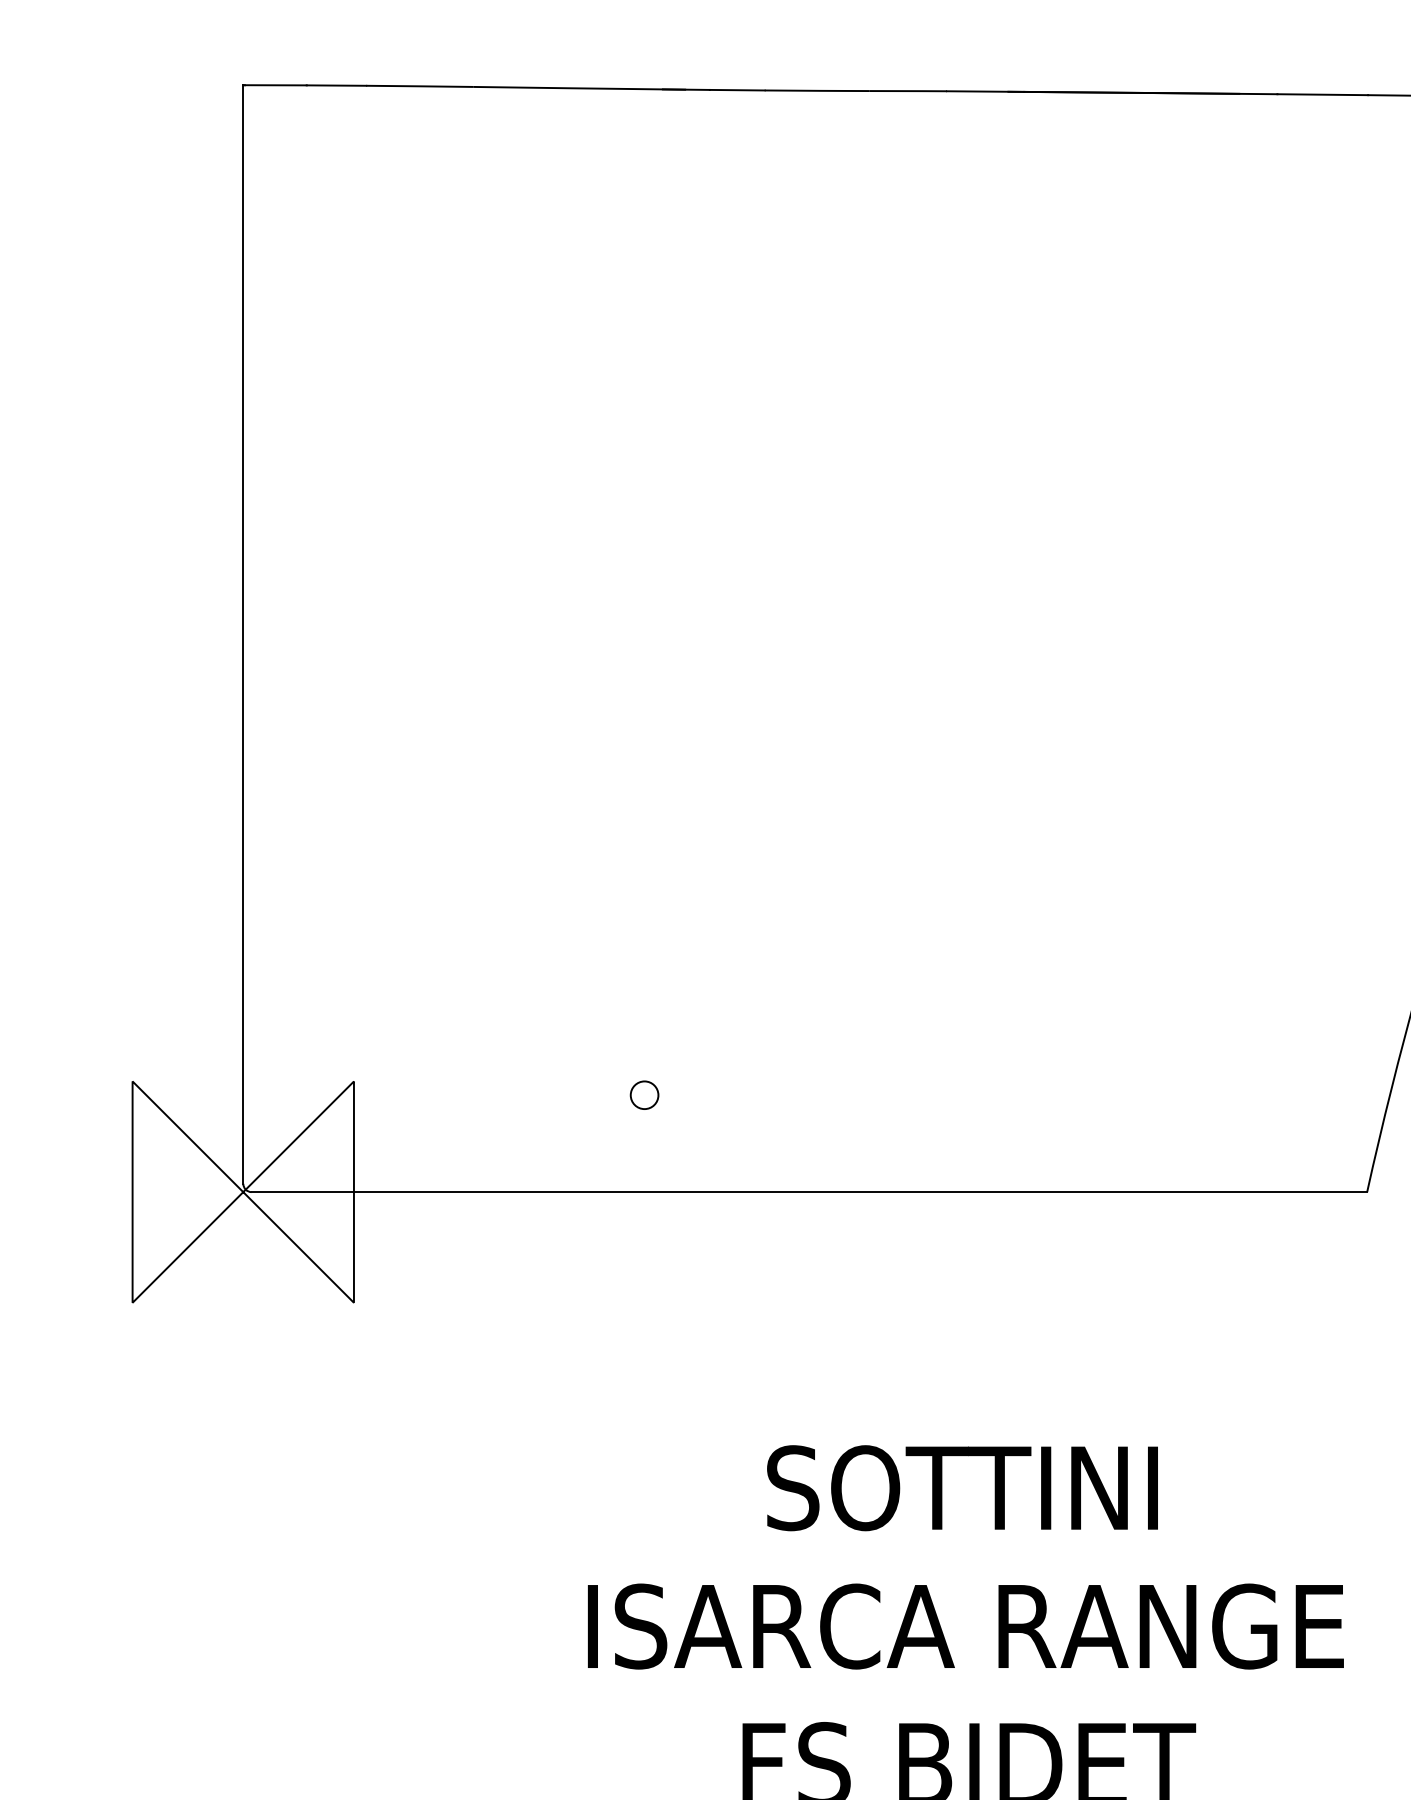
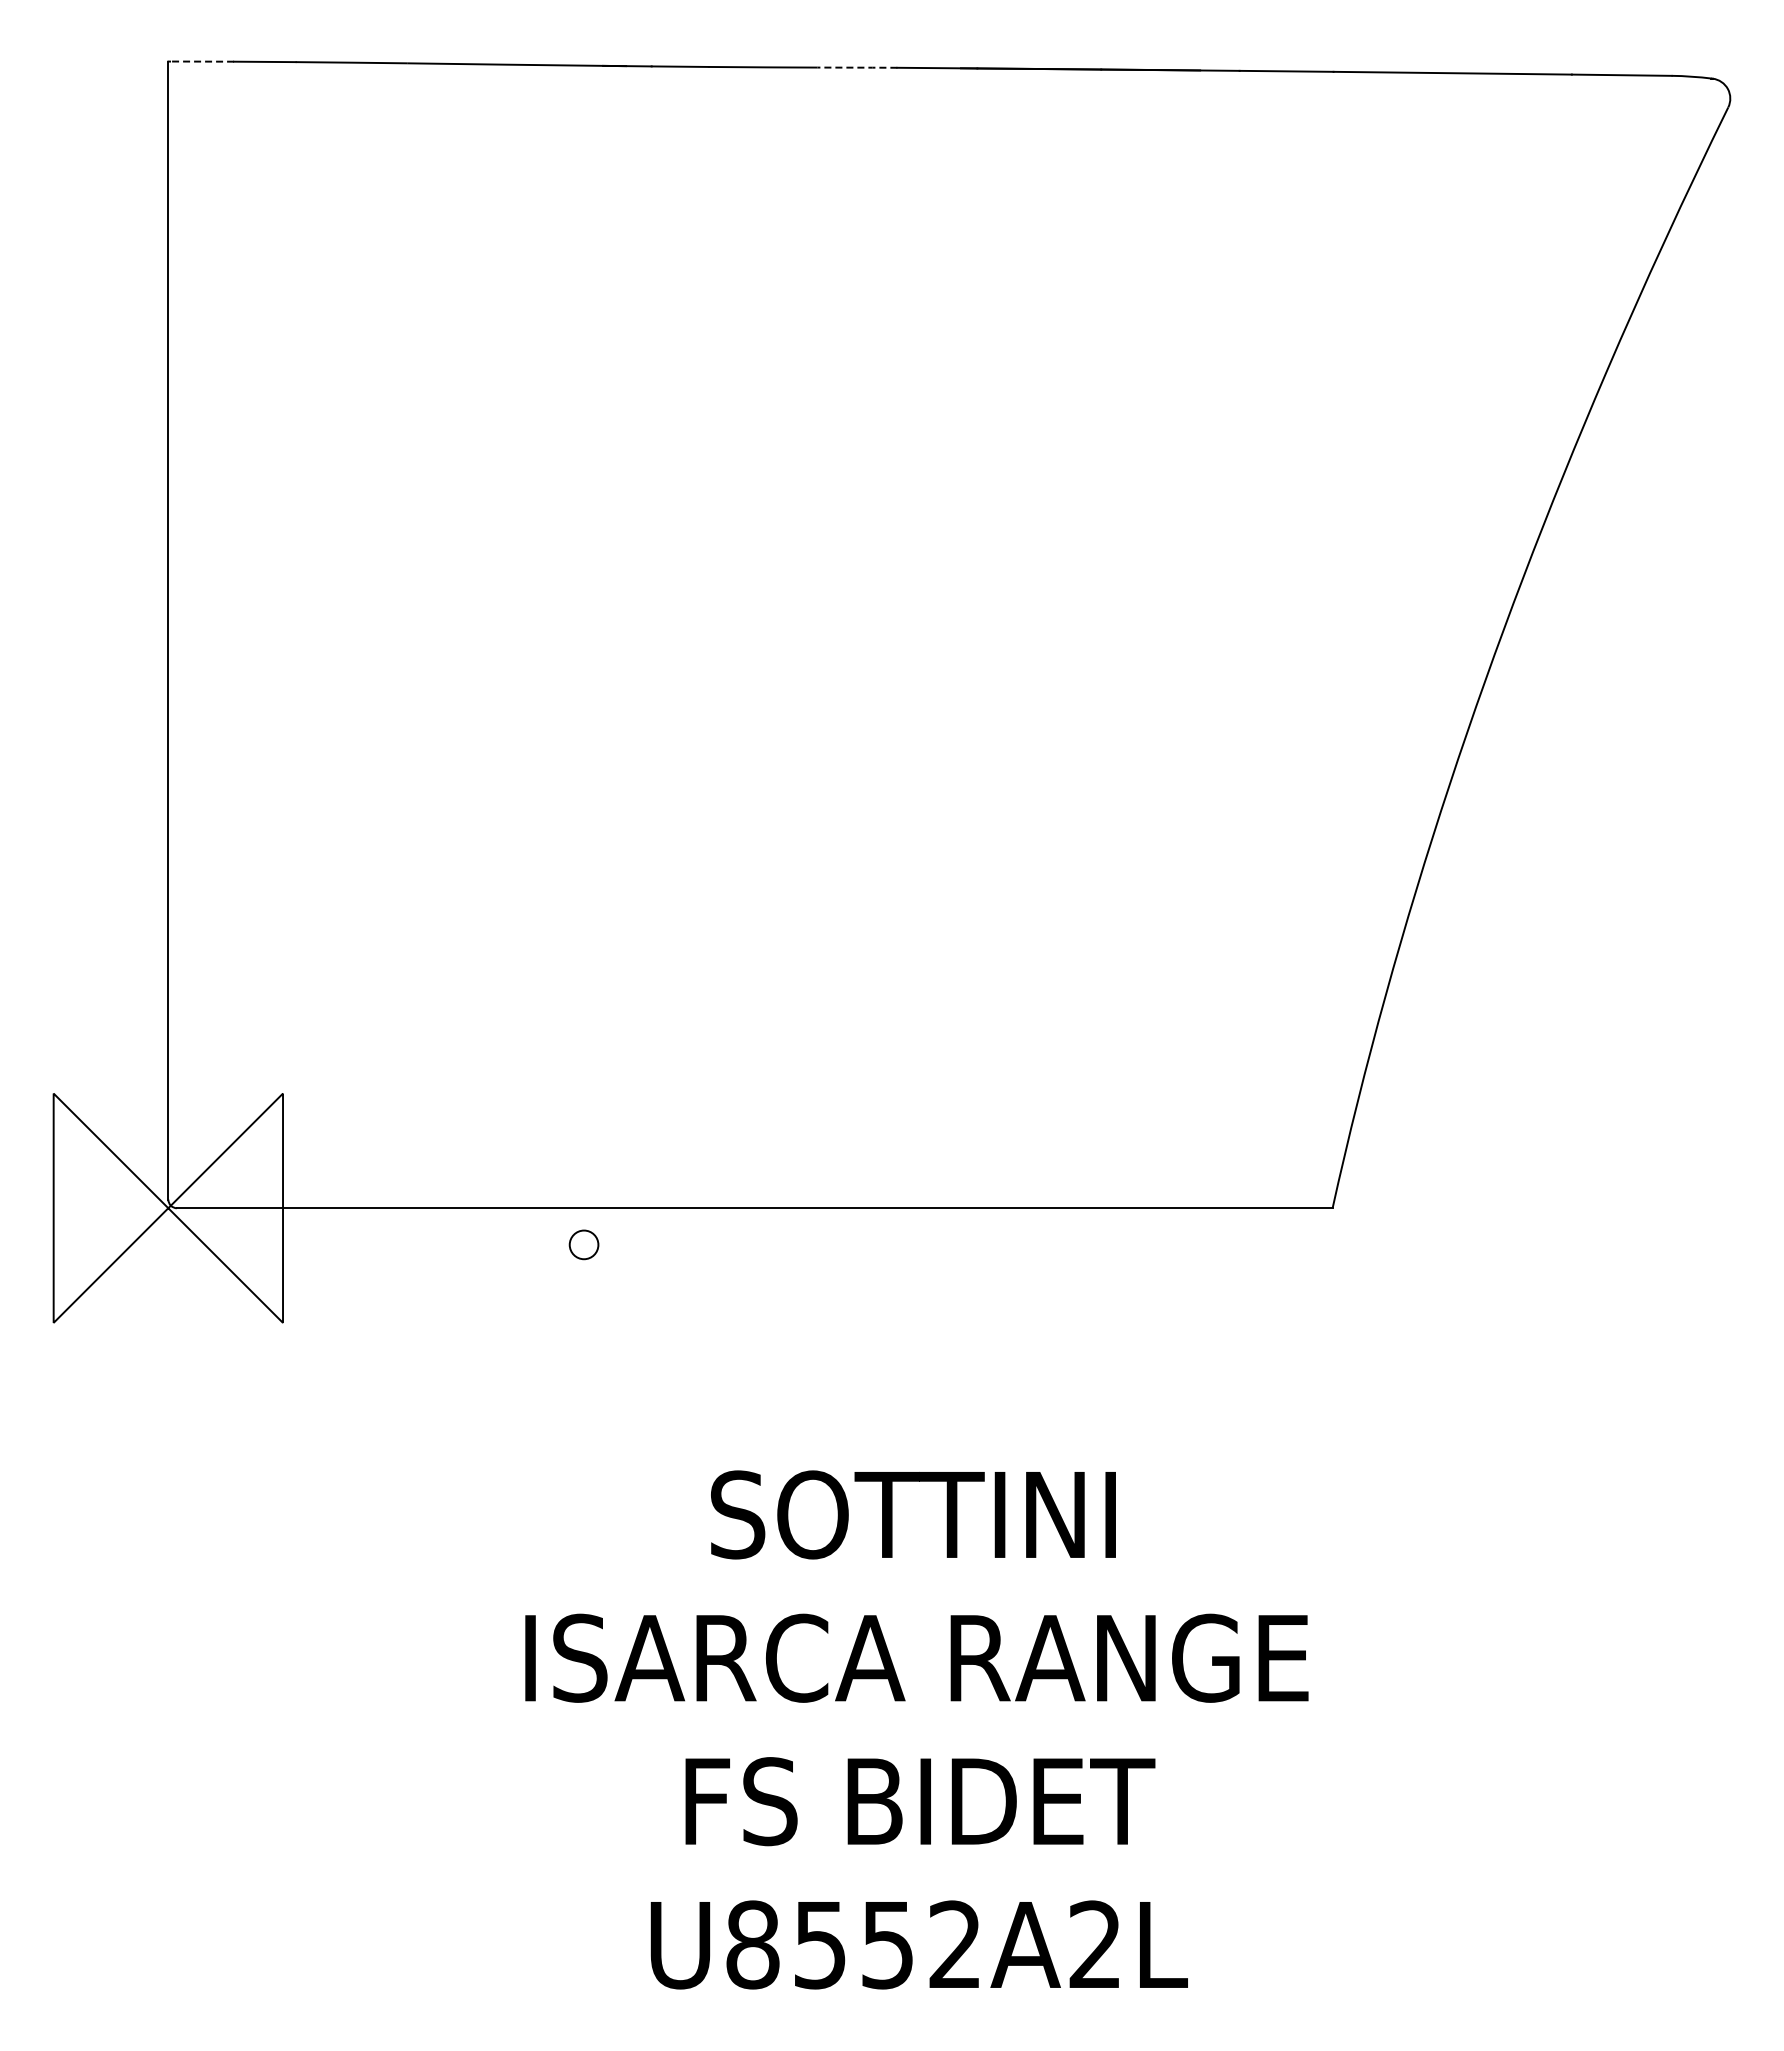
line: (275, 85) -> (201, 61), solid -> dashed
line: (909, 90) -> (858, 67), solid -> dashed
circle: (644, 1094) -> (583, 1244), moved

